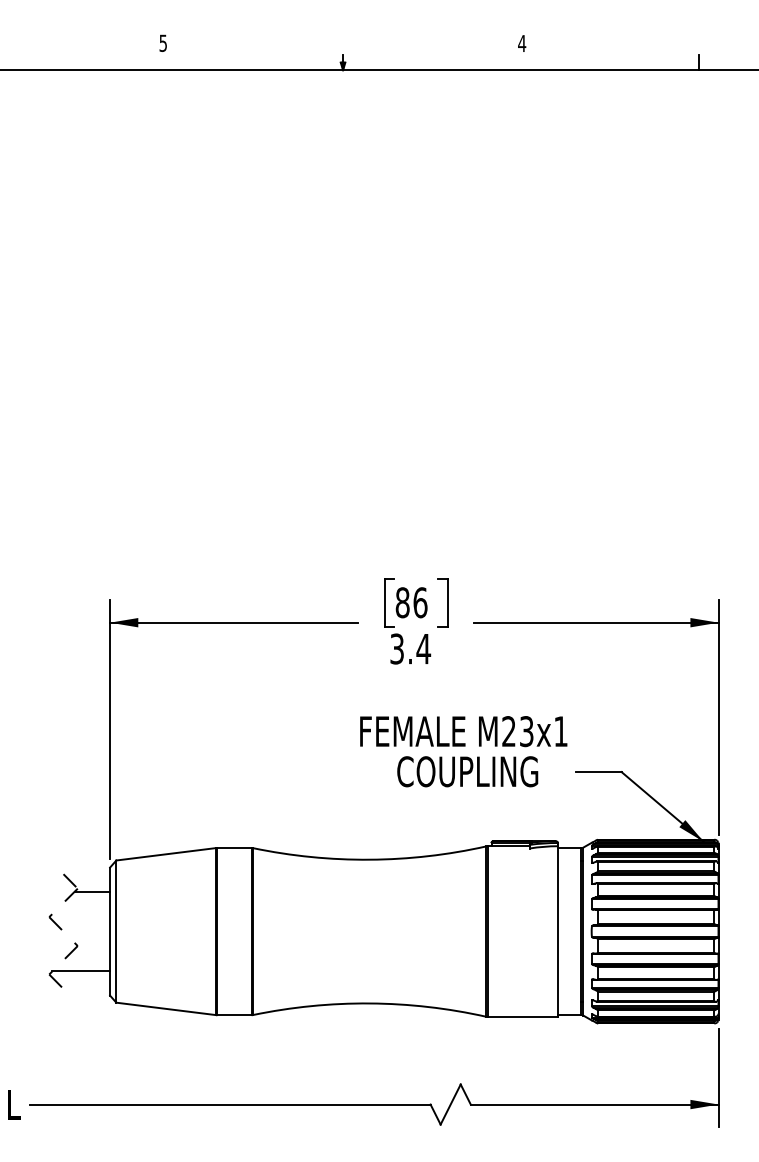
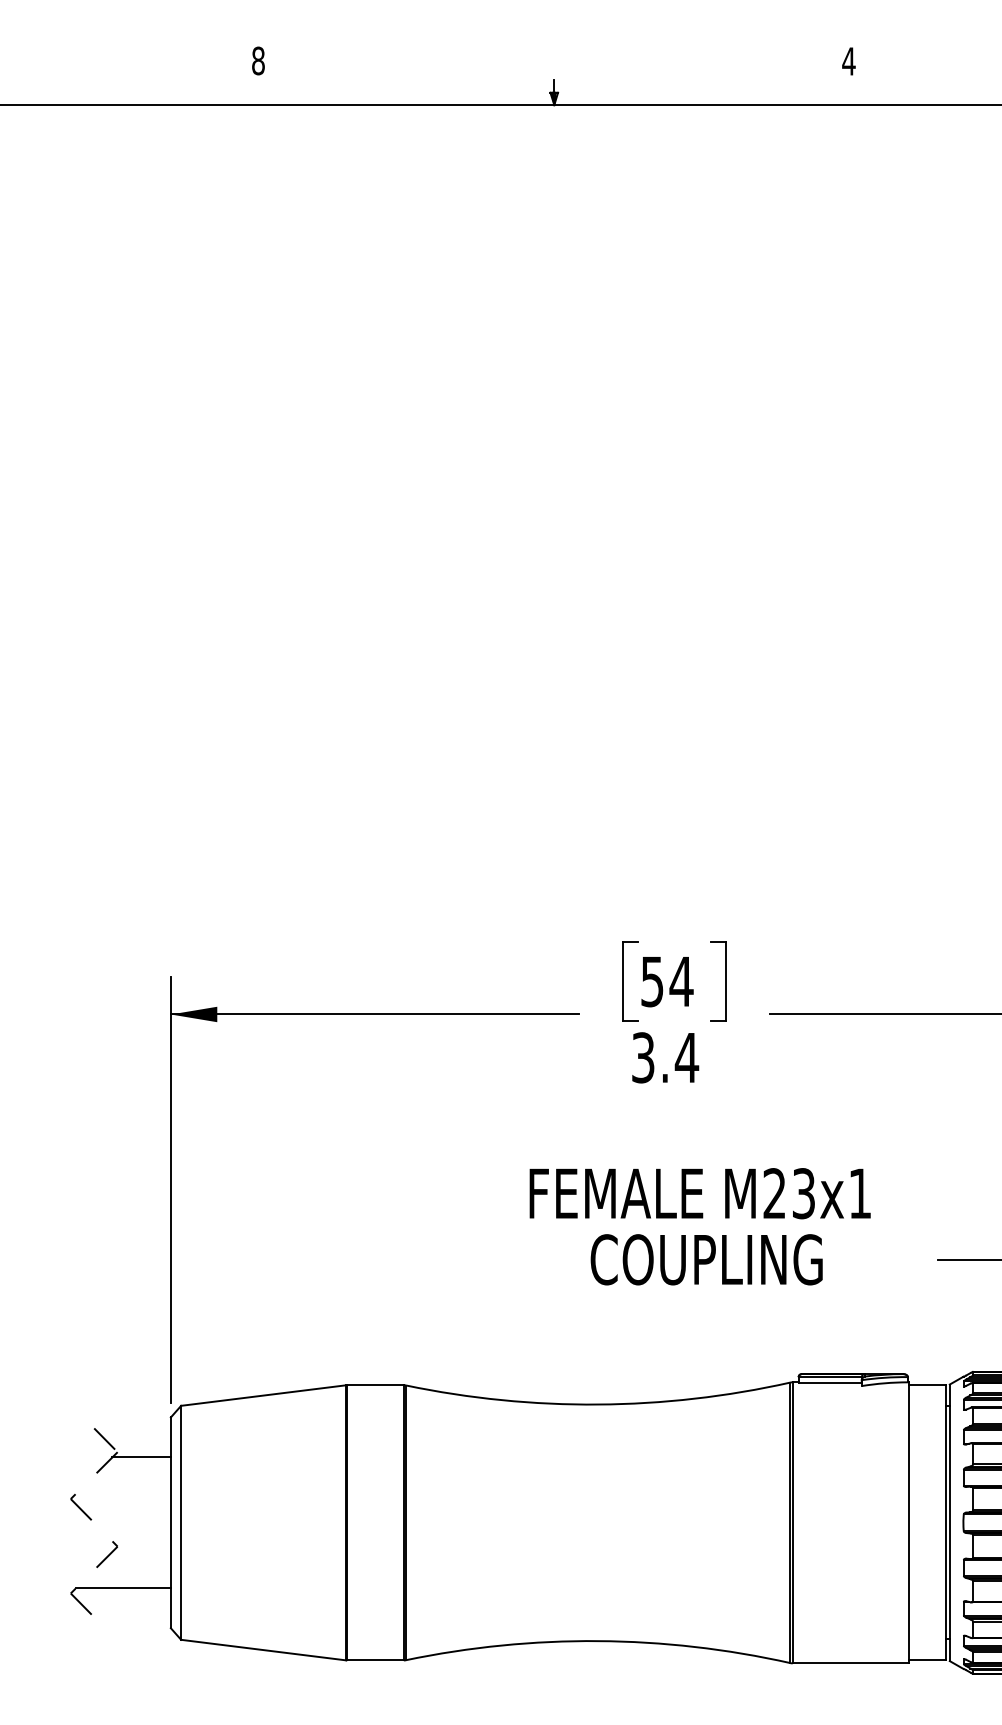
text: (163, 42) -> (258, 59), 5 -> 8
text: (411, 602) -> (666, 981), 86 -> 54
text: (463, 751) -> (699, 1226), moved

